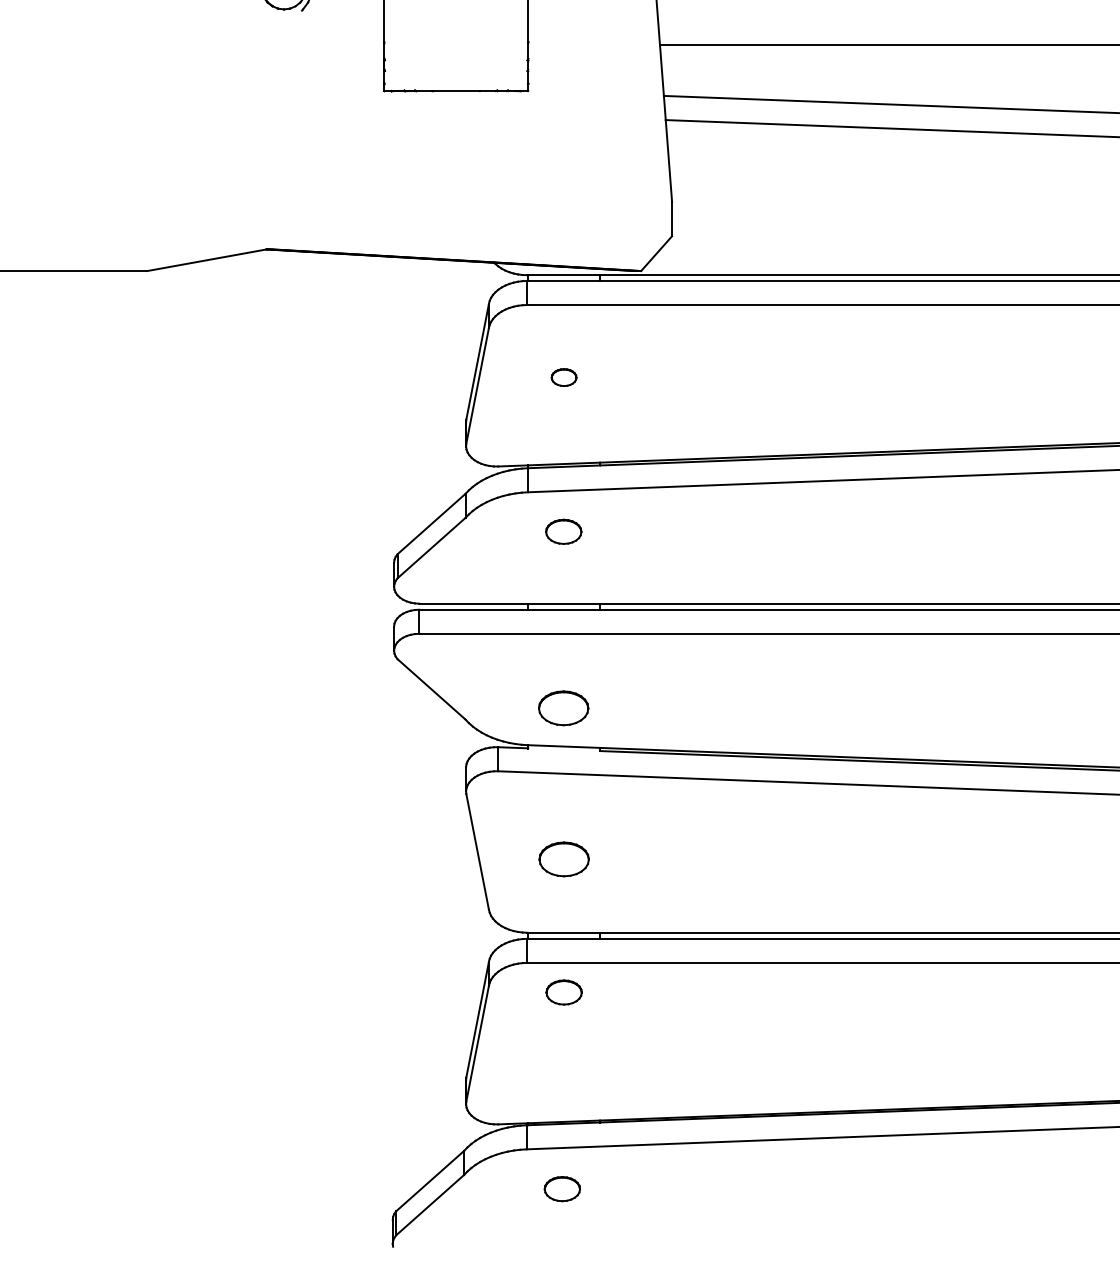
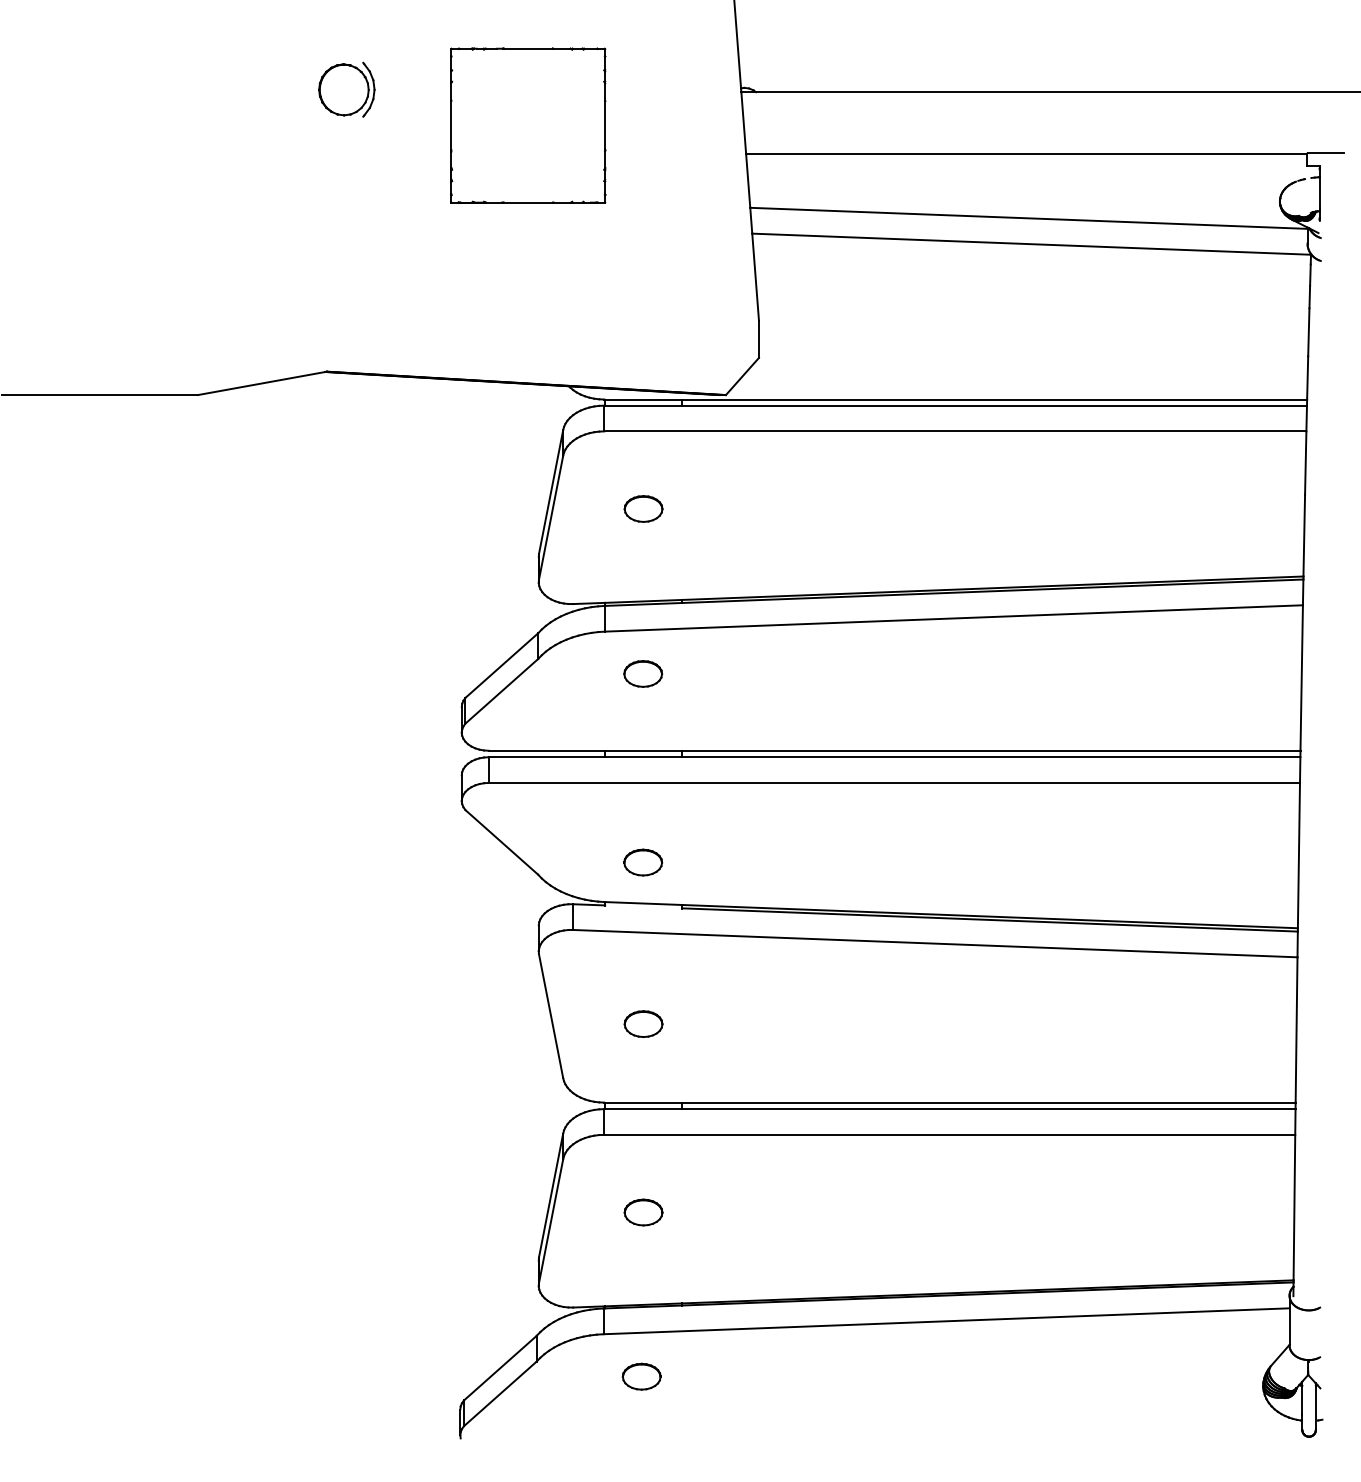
part: (564, 377) -> (643, 508), size x1.43
part: (564, 708) -> (643, 862), size x0.71
part: (564, 858) -> (643, 1023), size x0.71
part: (564, 992) -> (643, 1212), moved

